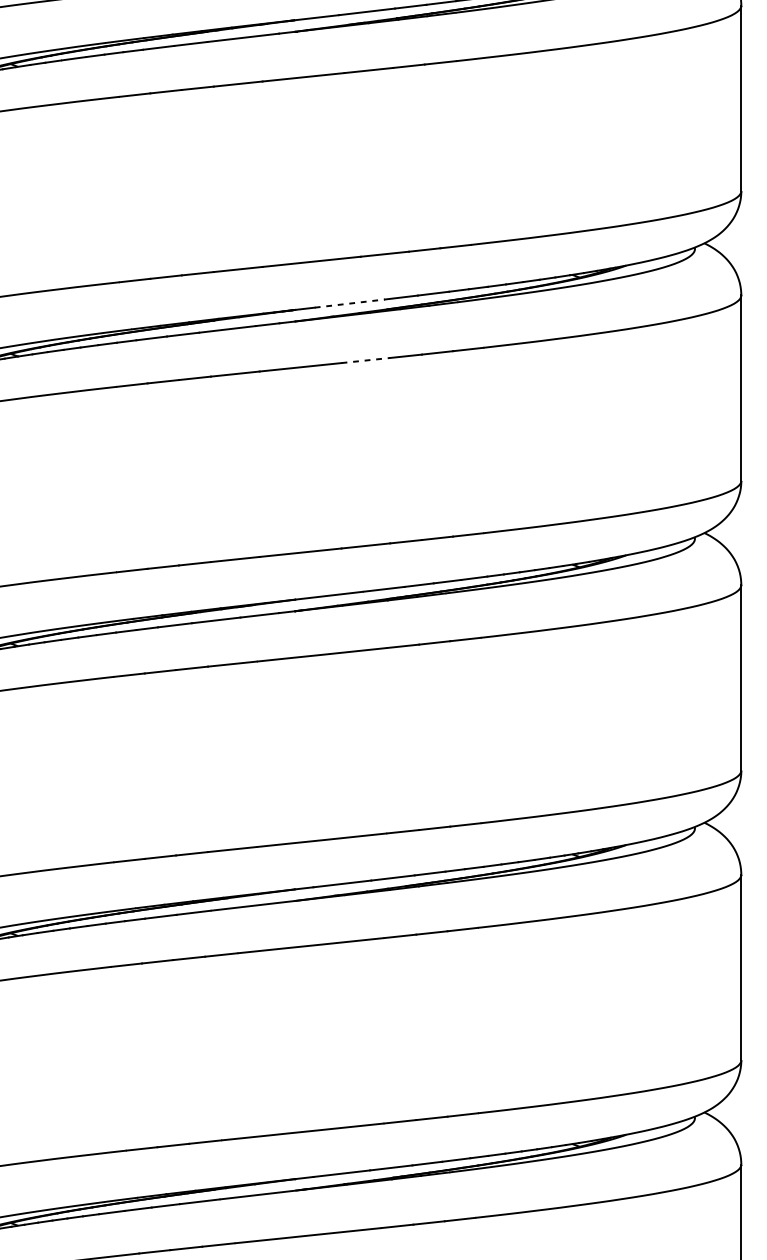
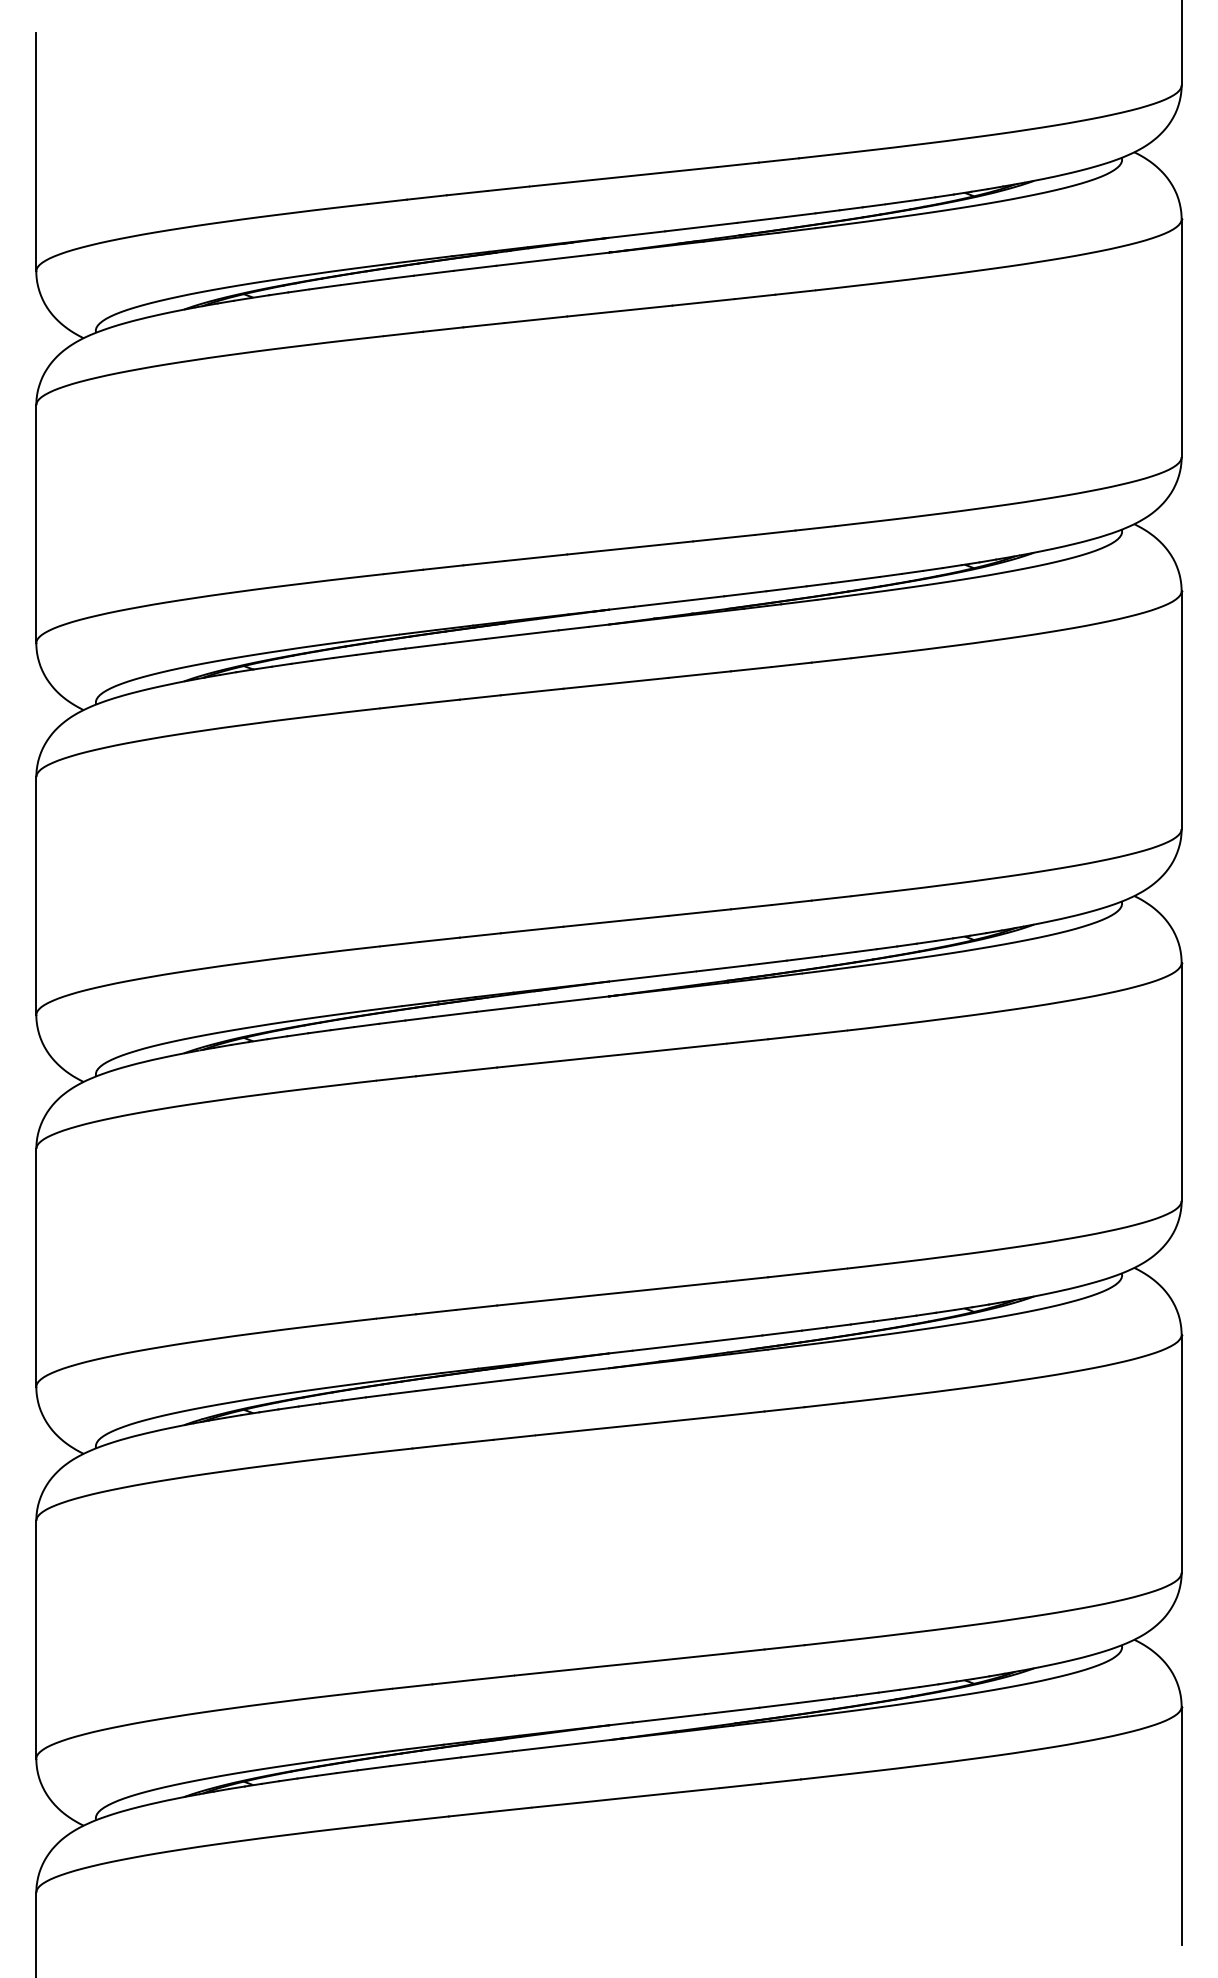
line: (350, 303) -> (679, 601), dashed -> solid
line: (366, 360) -> (700, 674), dashed -> solid

